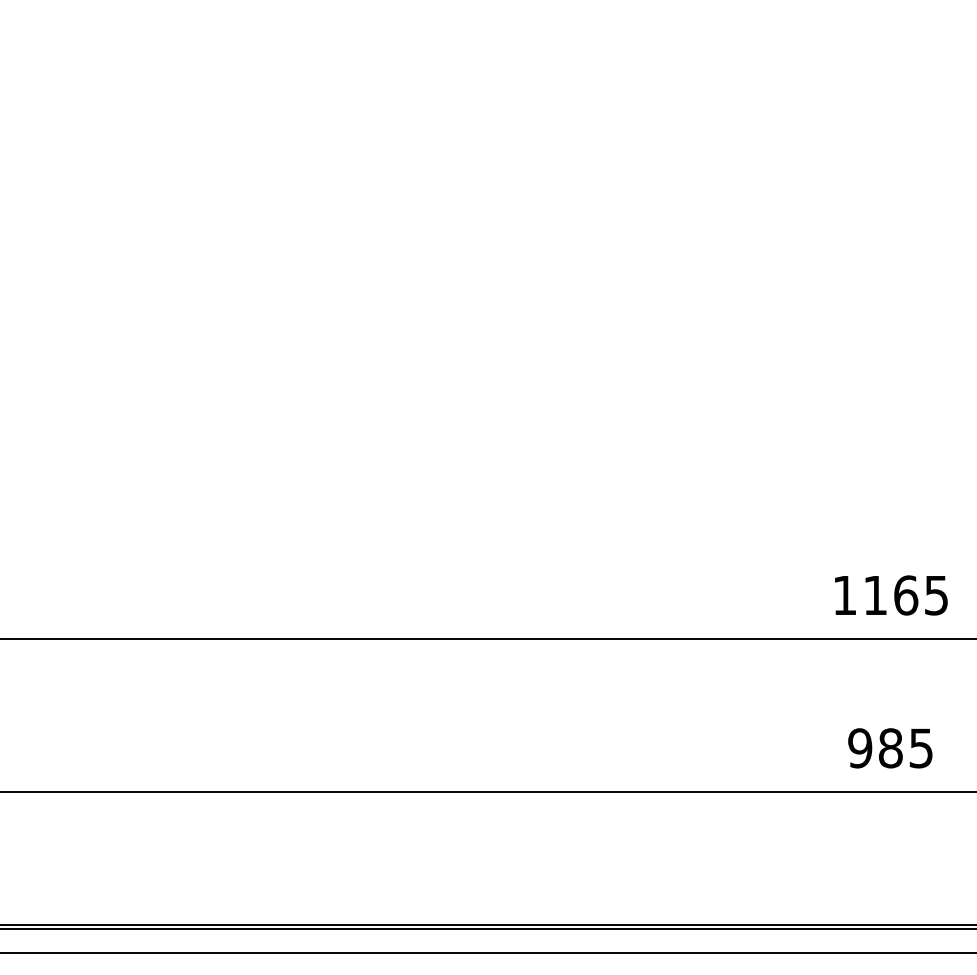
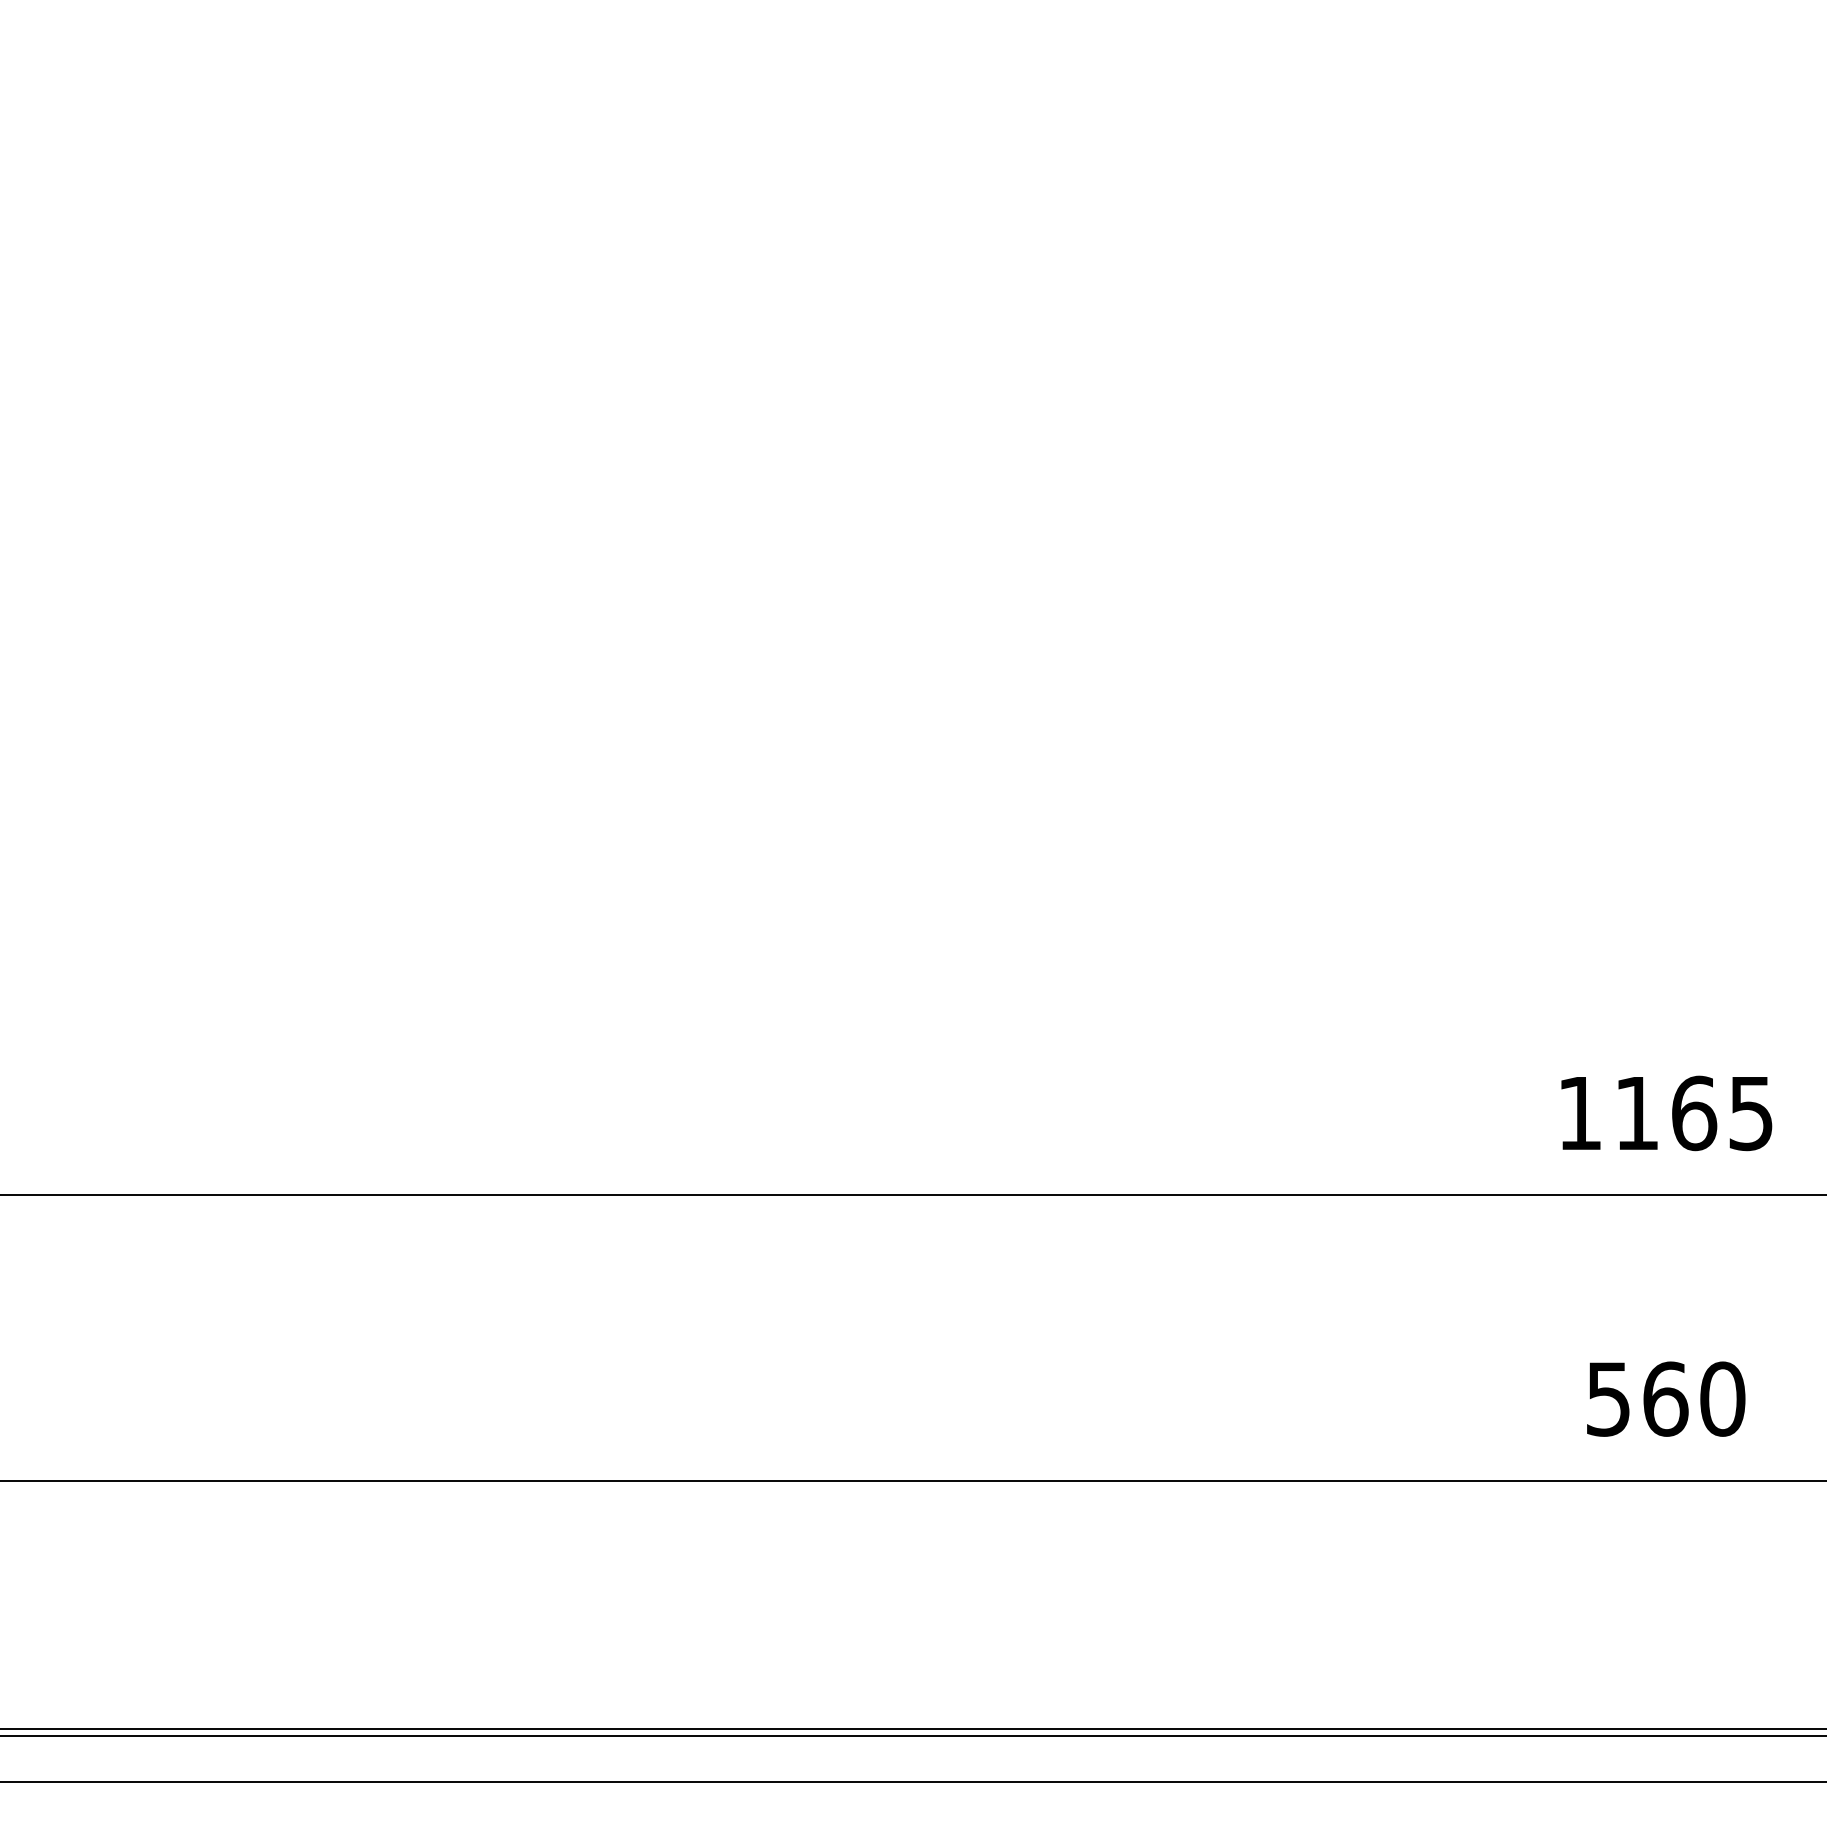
text: (890, 748) -> (1665, 1399), 985 -> 560

